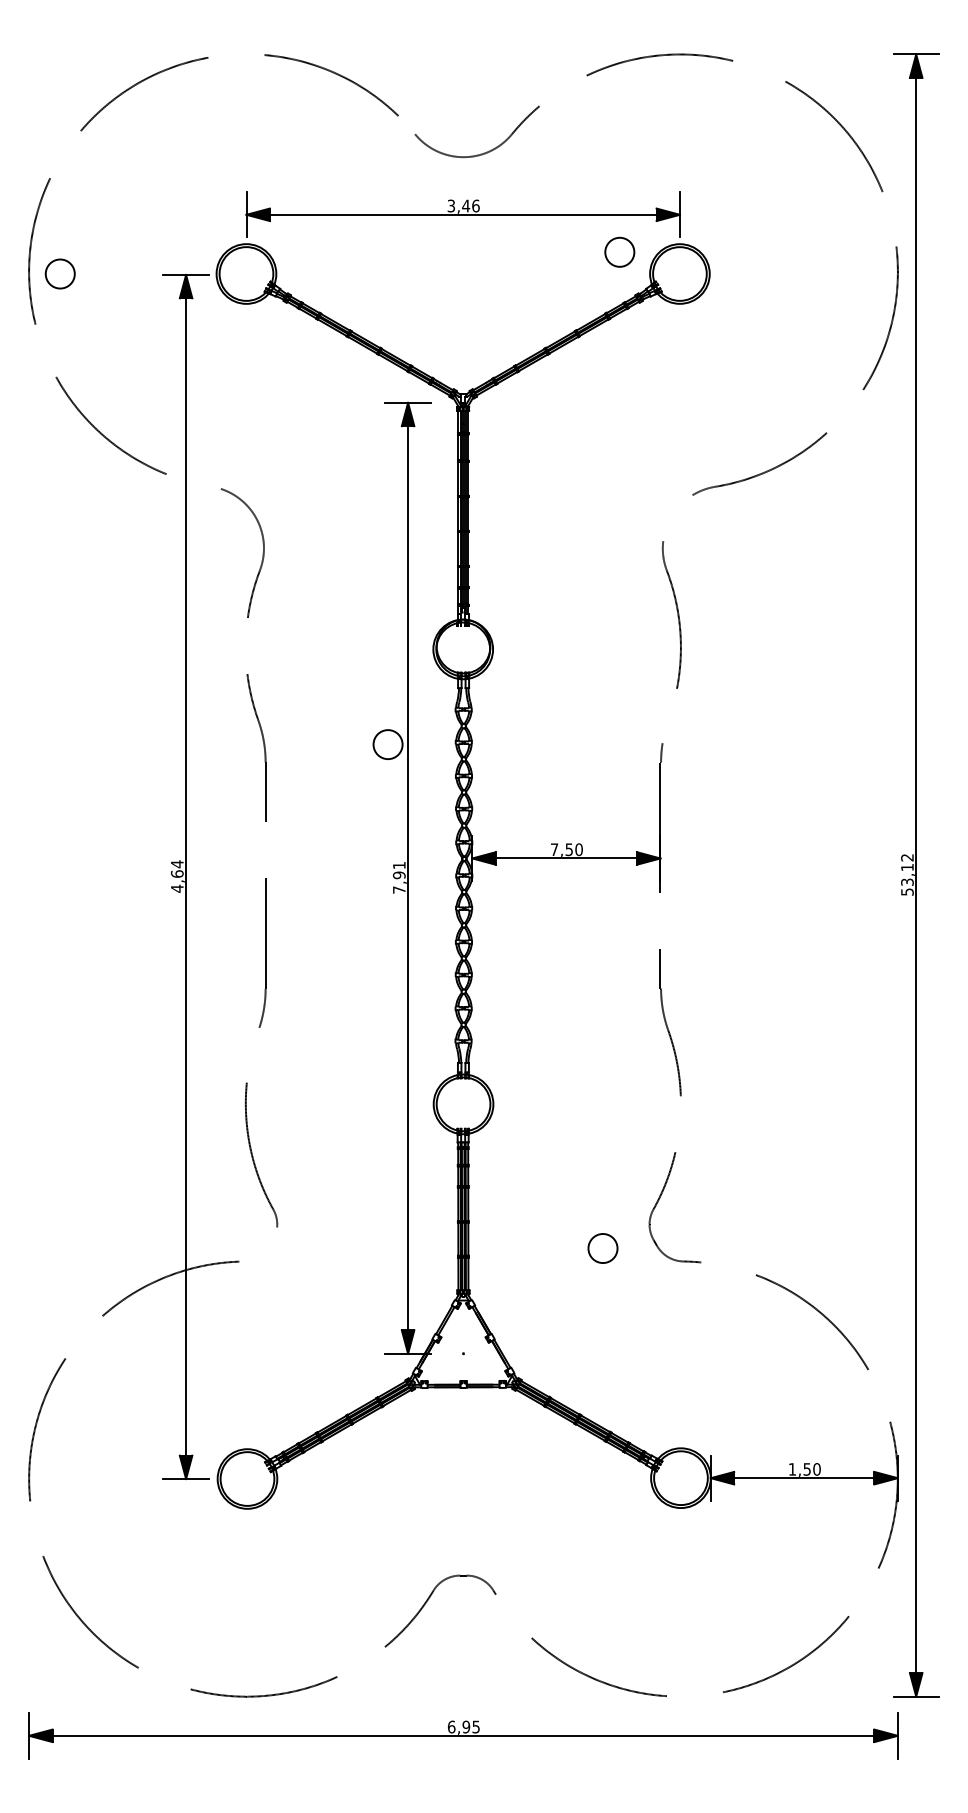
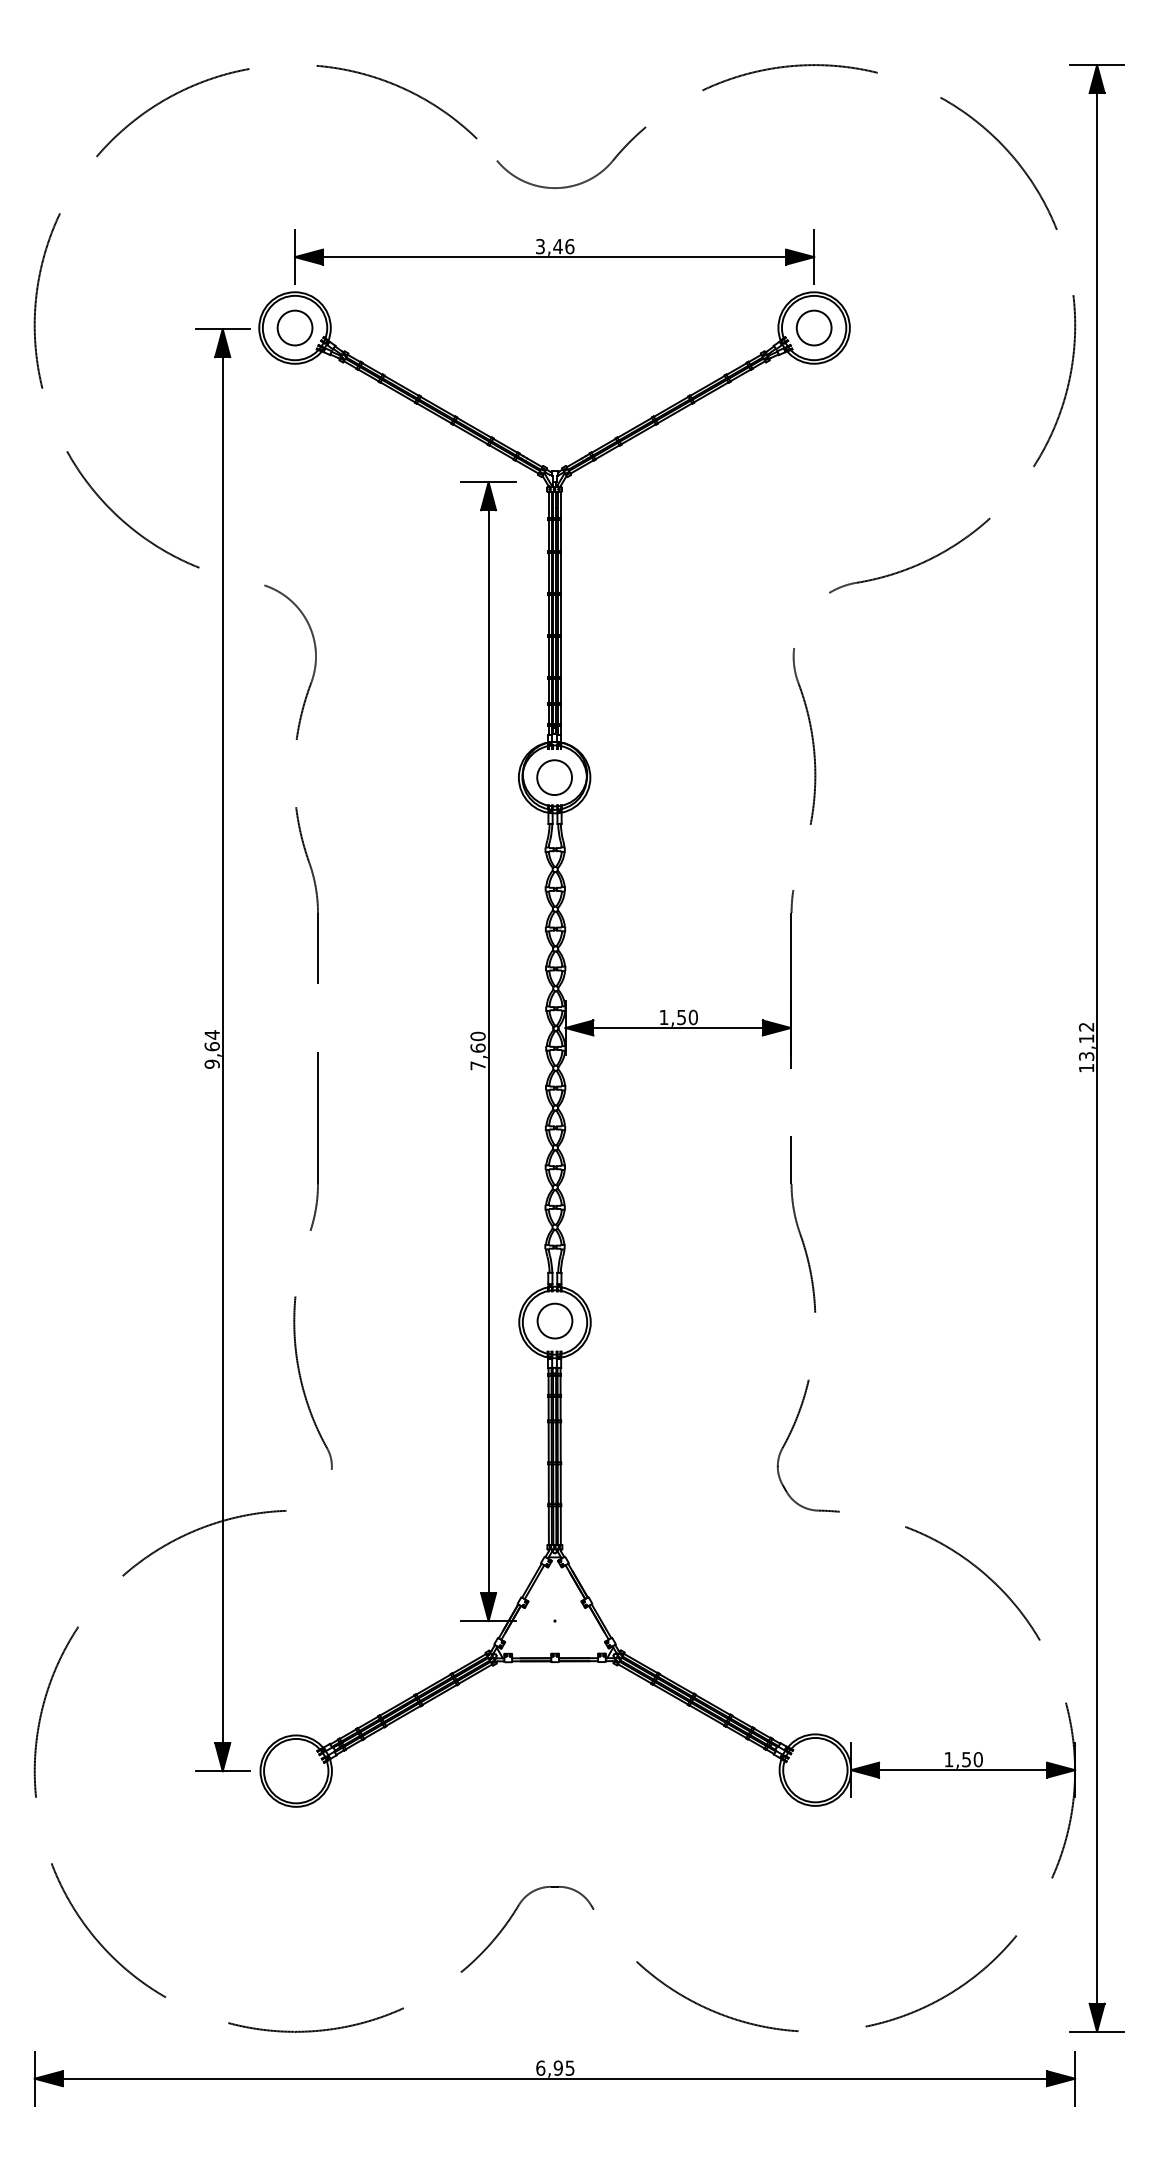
circle: (619, 251) -> (813, 327), moved
circle: (59, 273) -> (294, 327), moved
circle: (387, 744) -> (554, 777), moved
text: (554, 849) -> (663, 1017), 7,50 -> 1,50
text: (398, 869) -> (477, 1041), 7,91 -> 7,60
text: (176, 888) -> (211, 1064), 4,64 -> 9,64
text: (907, 892) -> (1086, 1068), 53,12 -> 13,12
circle: (602, 1248) -> (554, 1320), moved

